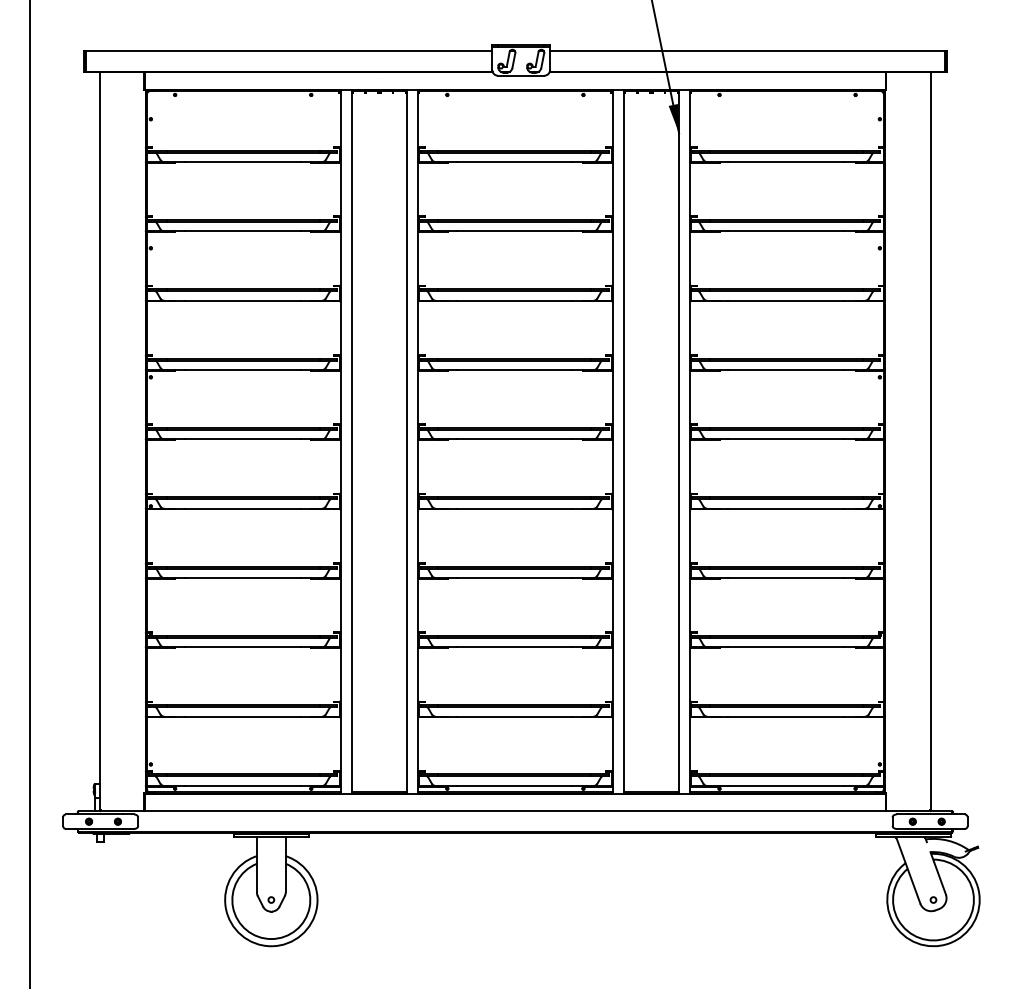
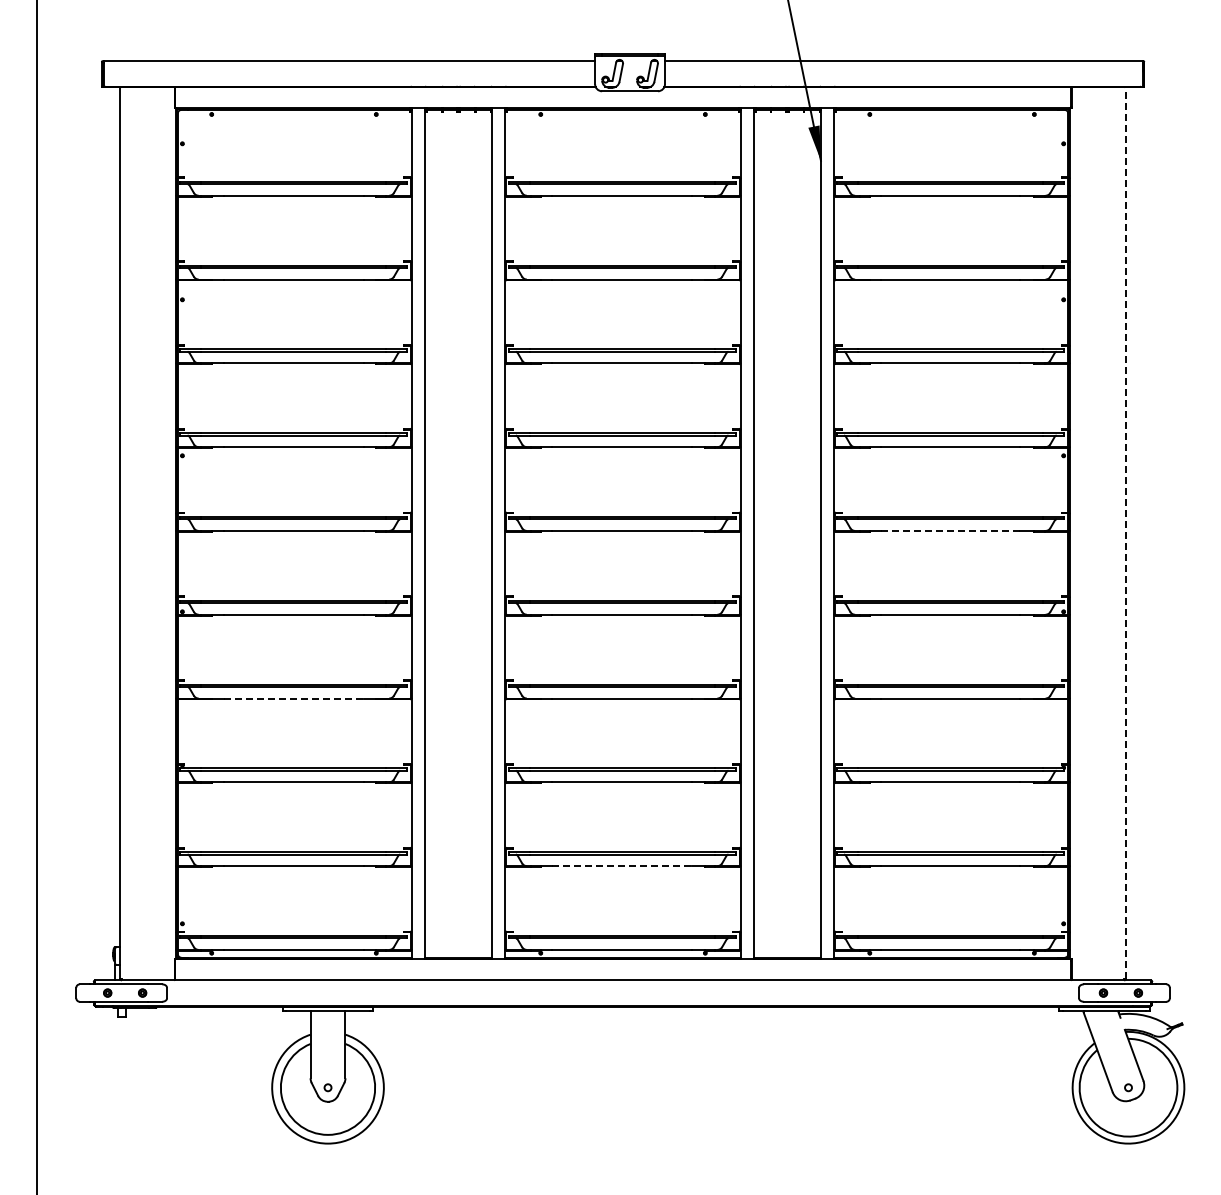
line: (786, 439) -> (950, 530), solid -> dashed
line: (931, 441) -> (1125, 533), solid -> dashed
line: (242, 578) -> (293, 698), solid -> dashed
line: (514, 717) -> (622, 866), solid -> dashed

